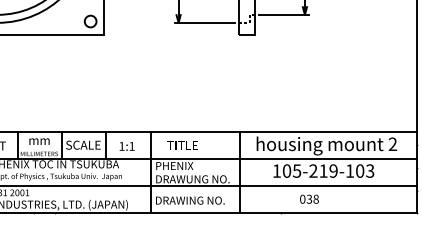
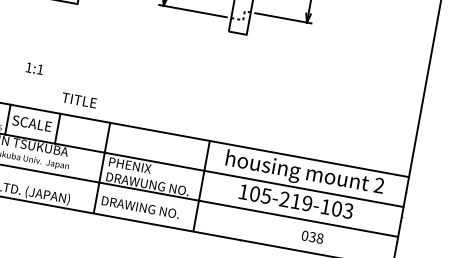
text: (182, 145) -> (79, 100), moved
text: (126, 146) -> (34, 68), moved
text: (309, 198) -> (312, 236), moved

